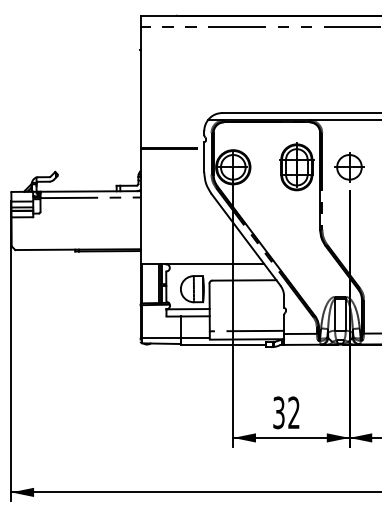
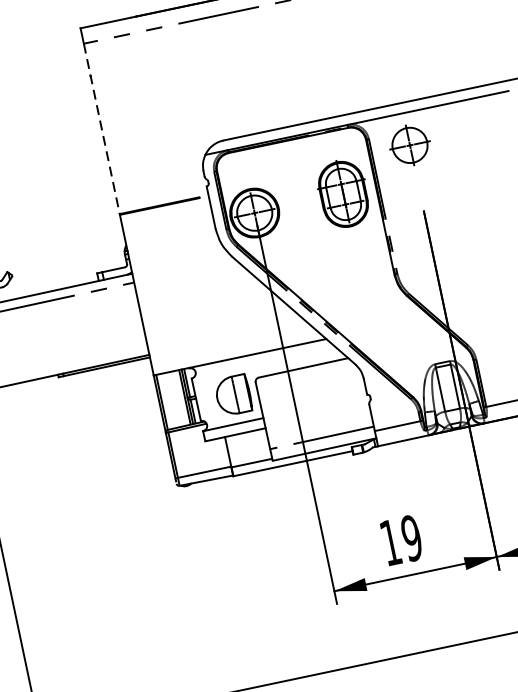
line: (140, 87) -> (101, 128), solid -> dashed
part: (349, 167) -> (410, 145), moved
text: (286, 412) -> (401, 540), 32 -> 19

